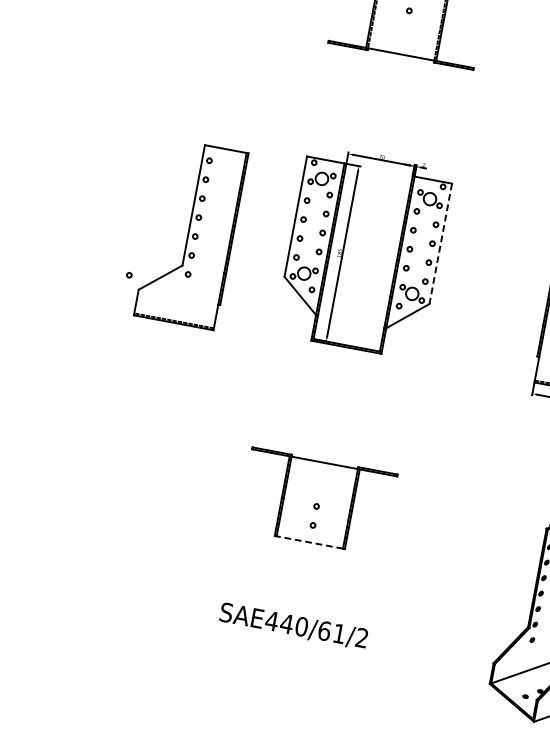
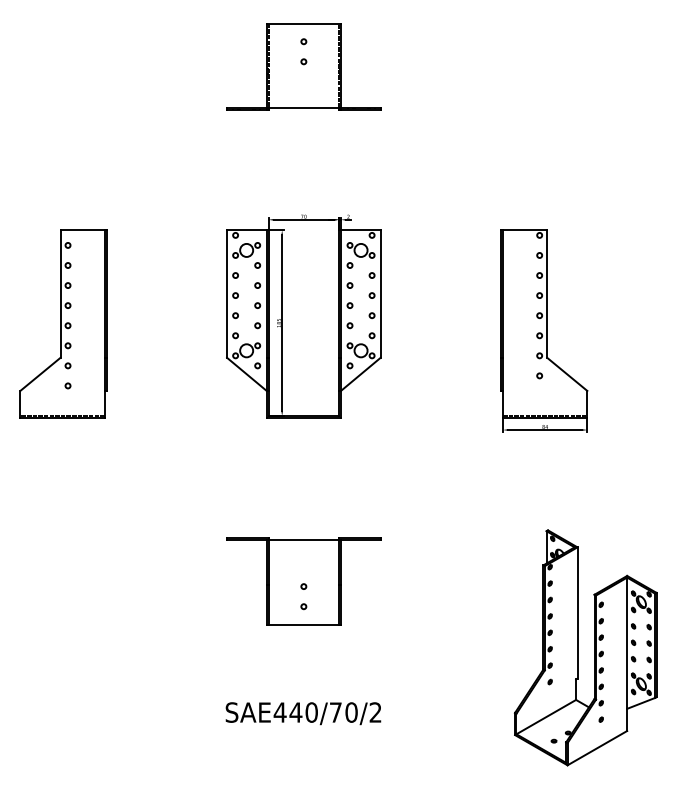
part: (191, 233) -> (63, 323), moved
line: (440, 244) -> (380, 294), dashed -> solid
line: (309, 542) -> (303, 624), dashed -> solid
text: (331, 632) -> (343, 712), SAE440/61/2 -> SAE440/70/2

